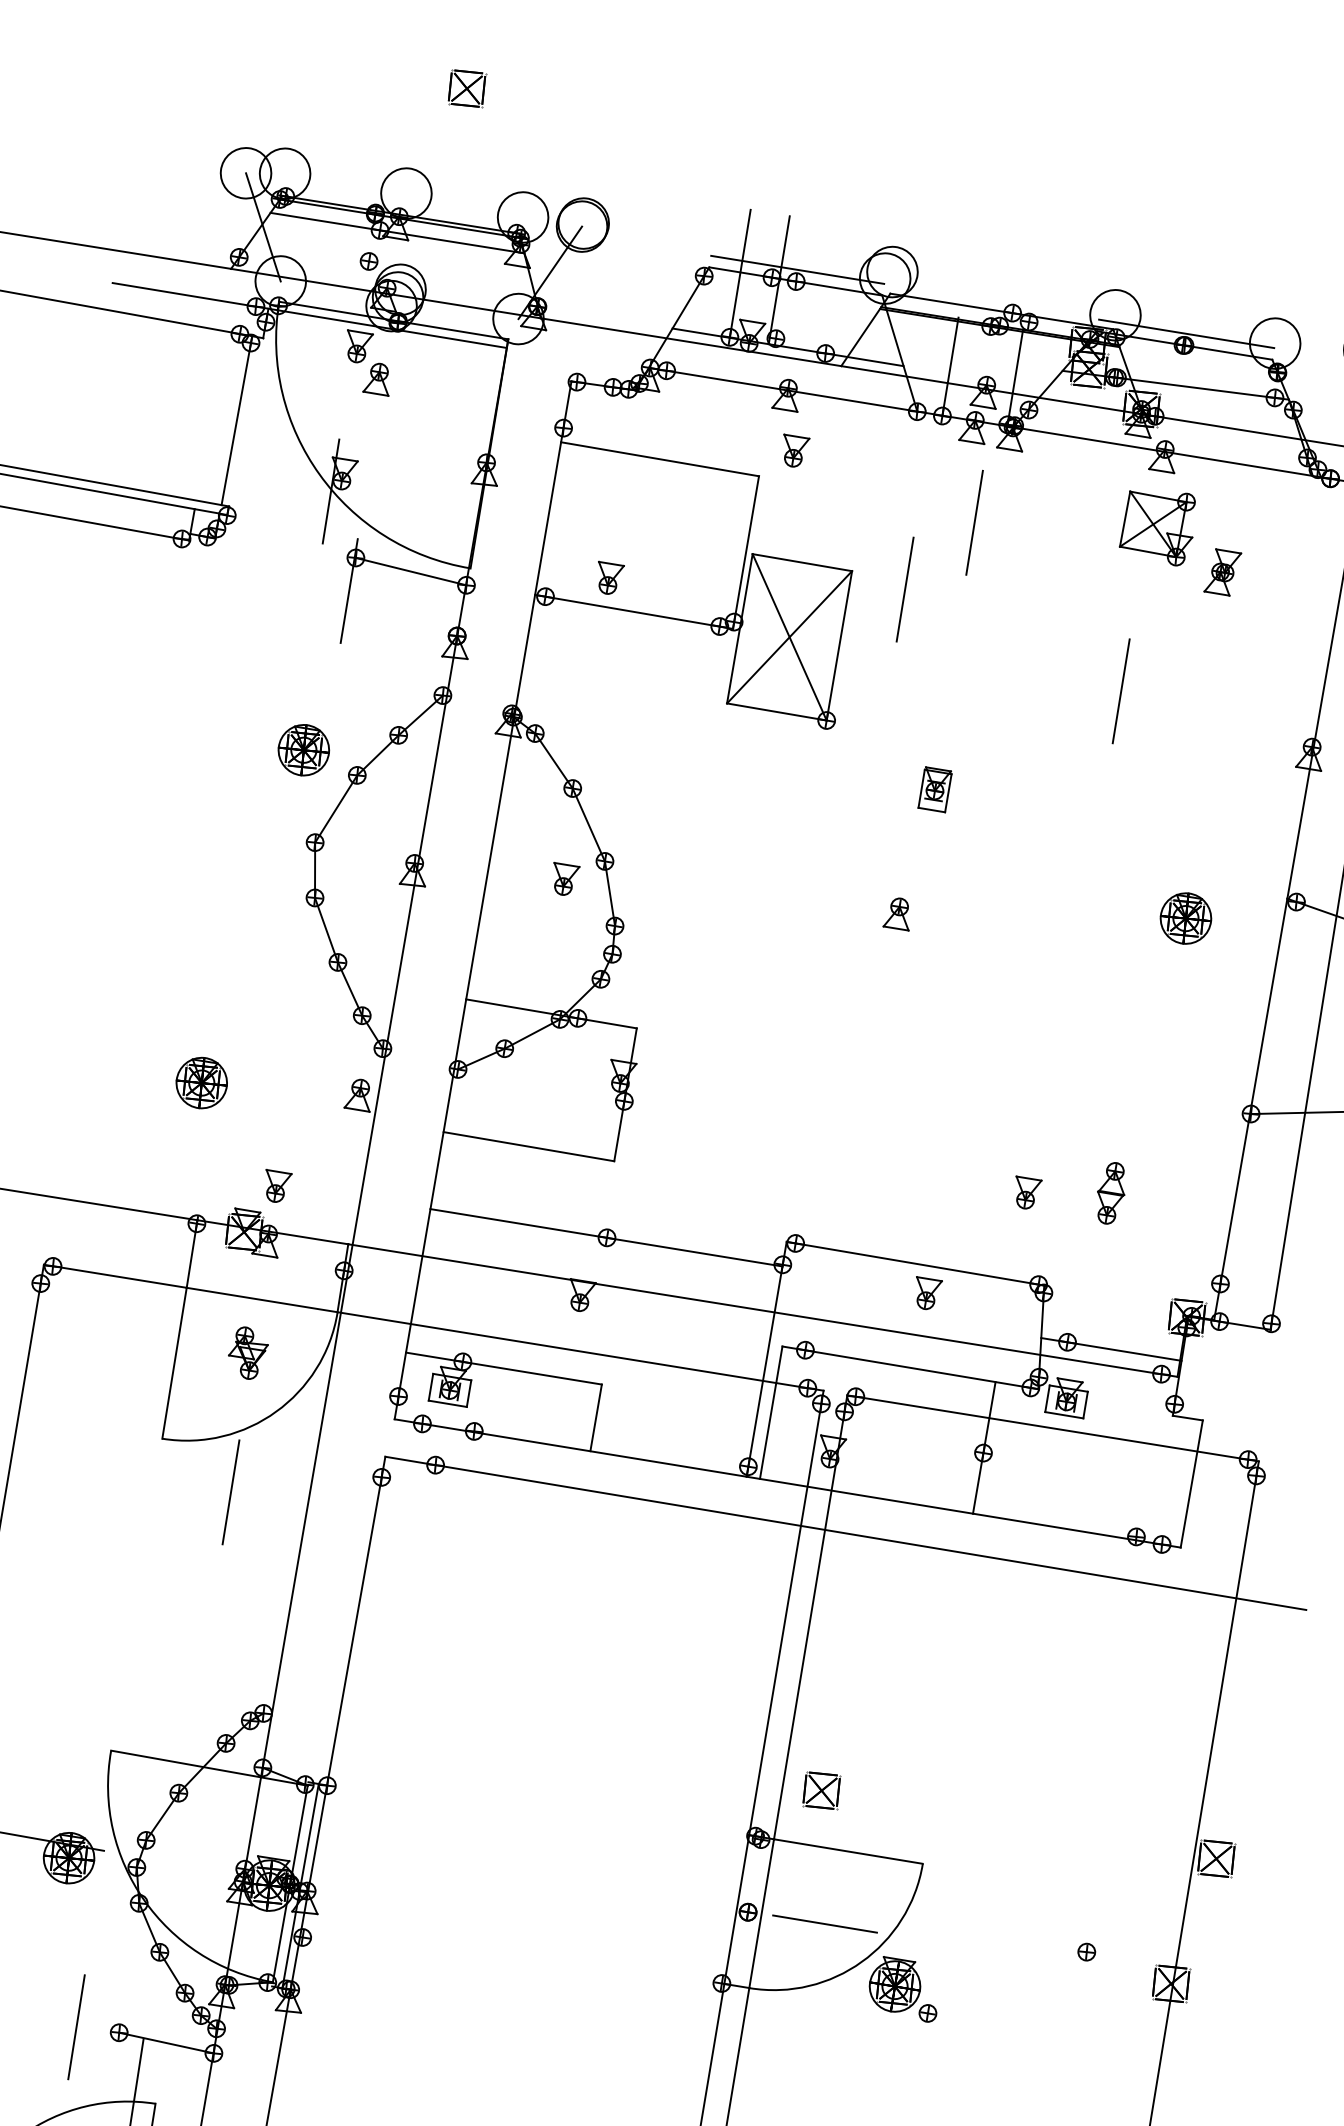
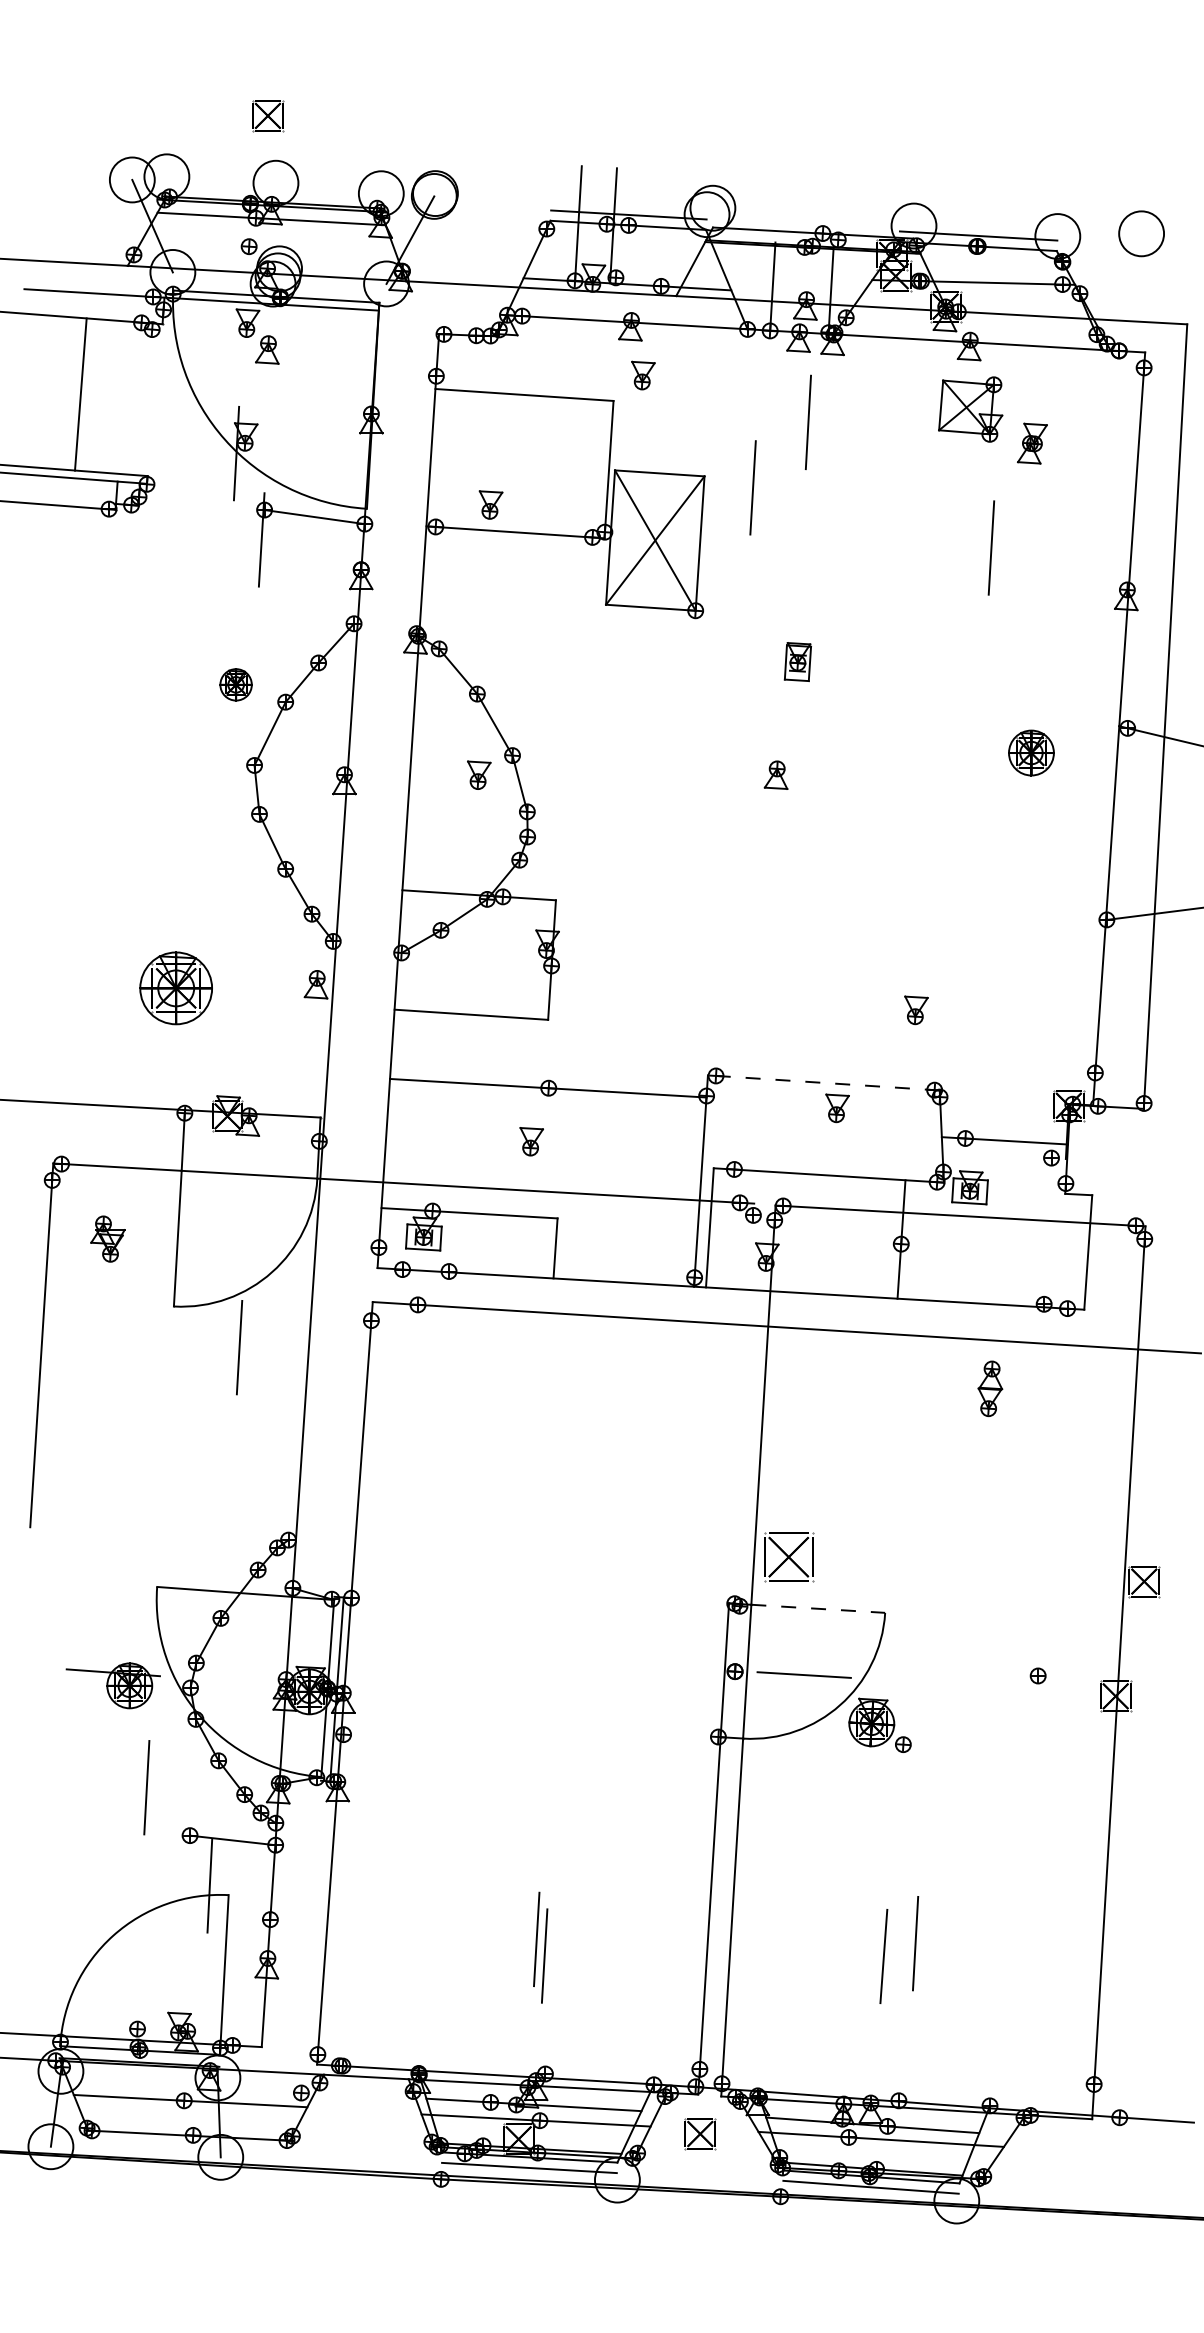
part: (467, 89) -> (268, 116), moved
line: (236, 420) -> (80, 394), moved
line: (1121, 690) -> (991, 547), moved
part: (303, 749) -> (235, 684), size x0.7
part: (202, 1083) -> (176, 988), size x1.6
part: (277, 1185) -> (252, 1072), removed
part: (1111, 1192) -> (990, 1388), moved
line: (915, 1263) -> (823, 1082), solid -> dashed
line: (762, 1310) -> (692, 1138), removed
part: (247, 1352) -> (107, 1238), moved
line: (786, 1612) -> (741, 1403), removed
part: (822, 1790) -> (789, 1557), size x1.6
line: (848, 1851) -> (818, 1608), solid -> dashed
line: (76, 2027) -> (146, 1787), moved

